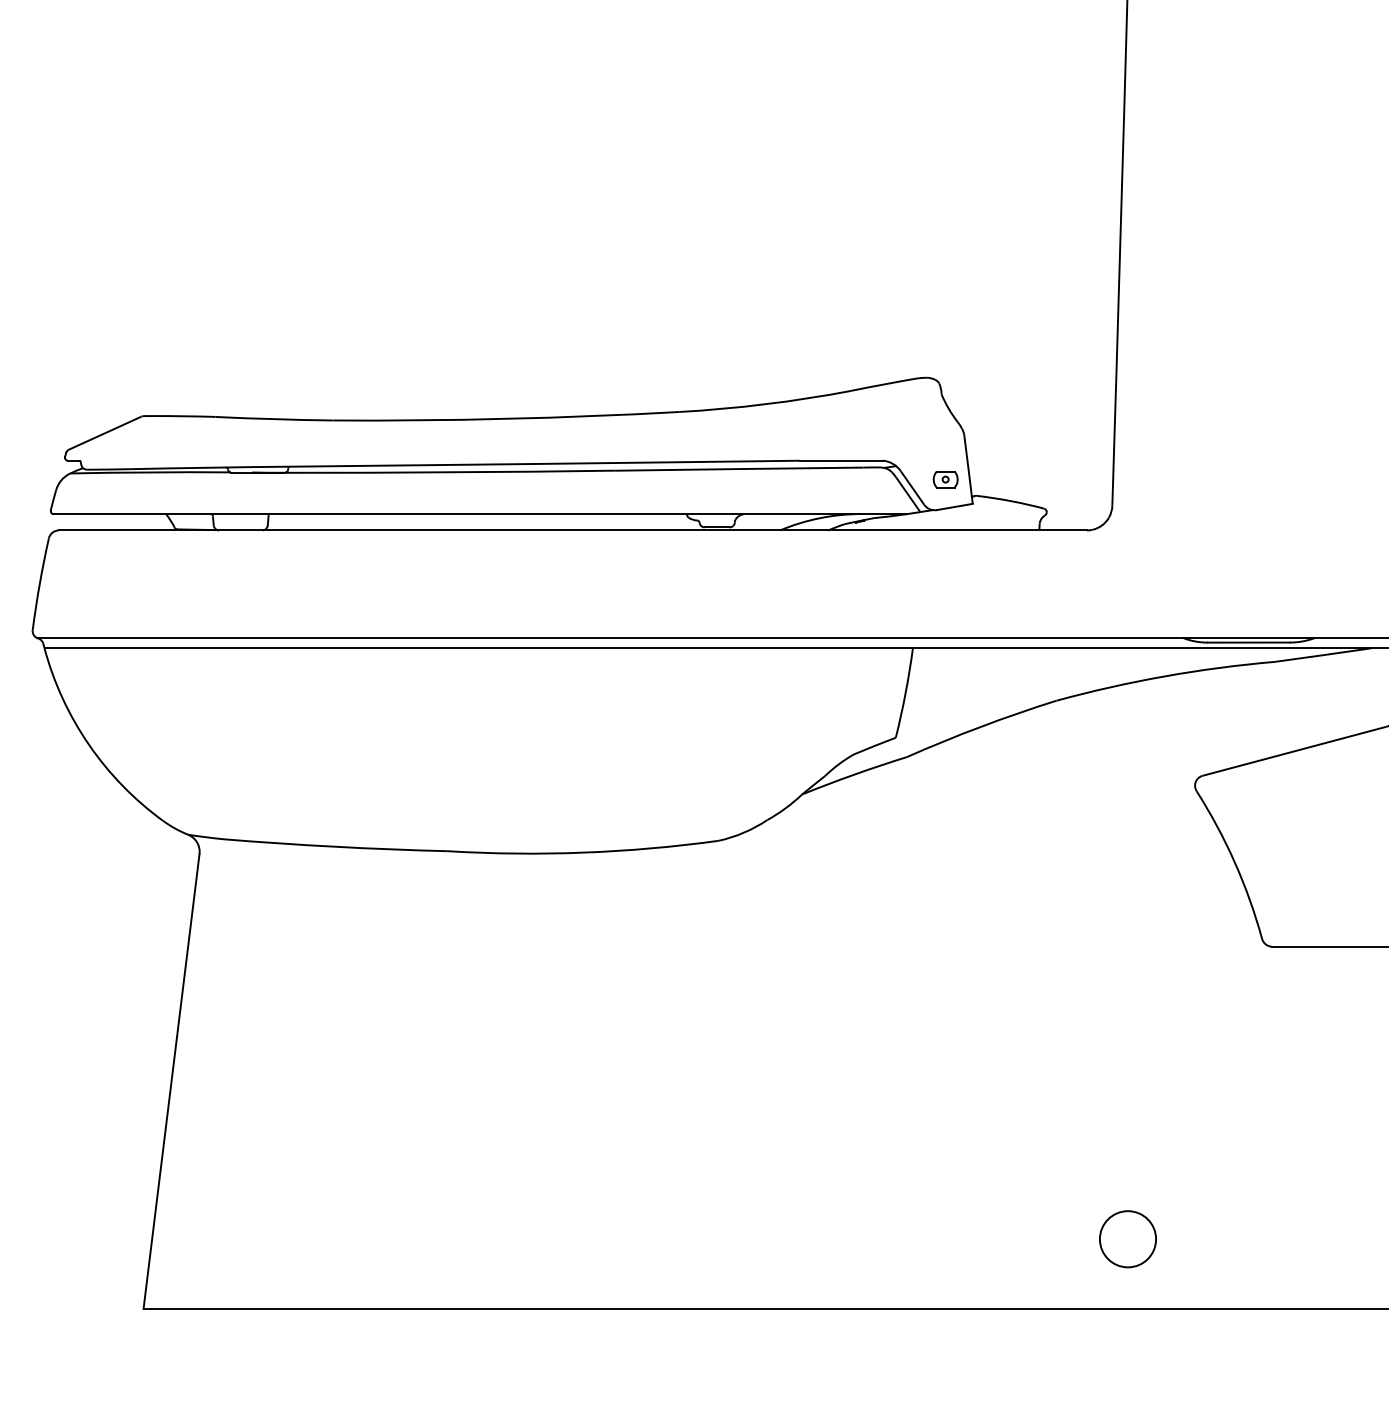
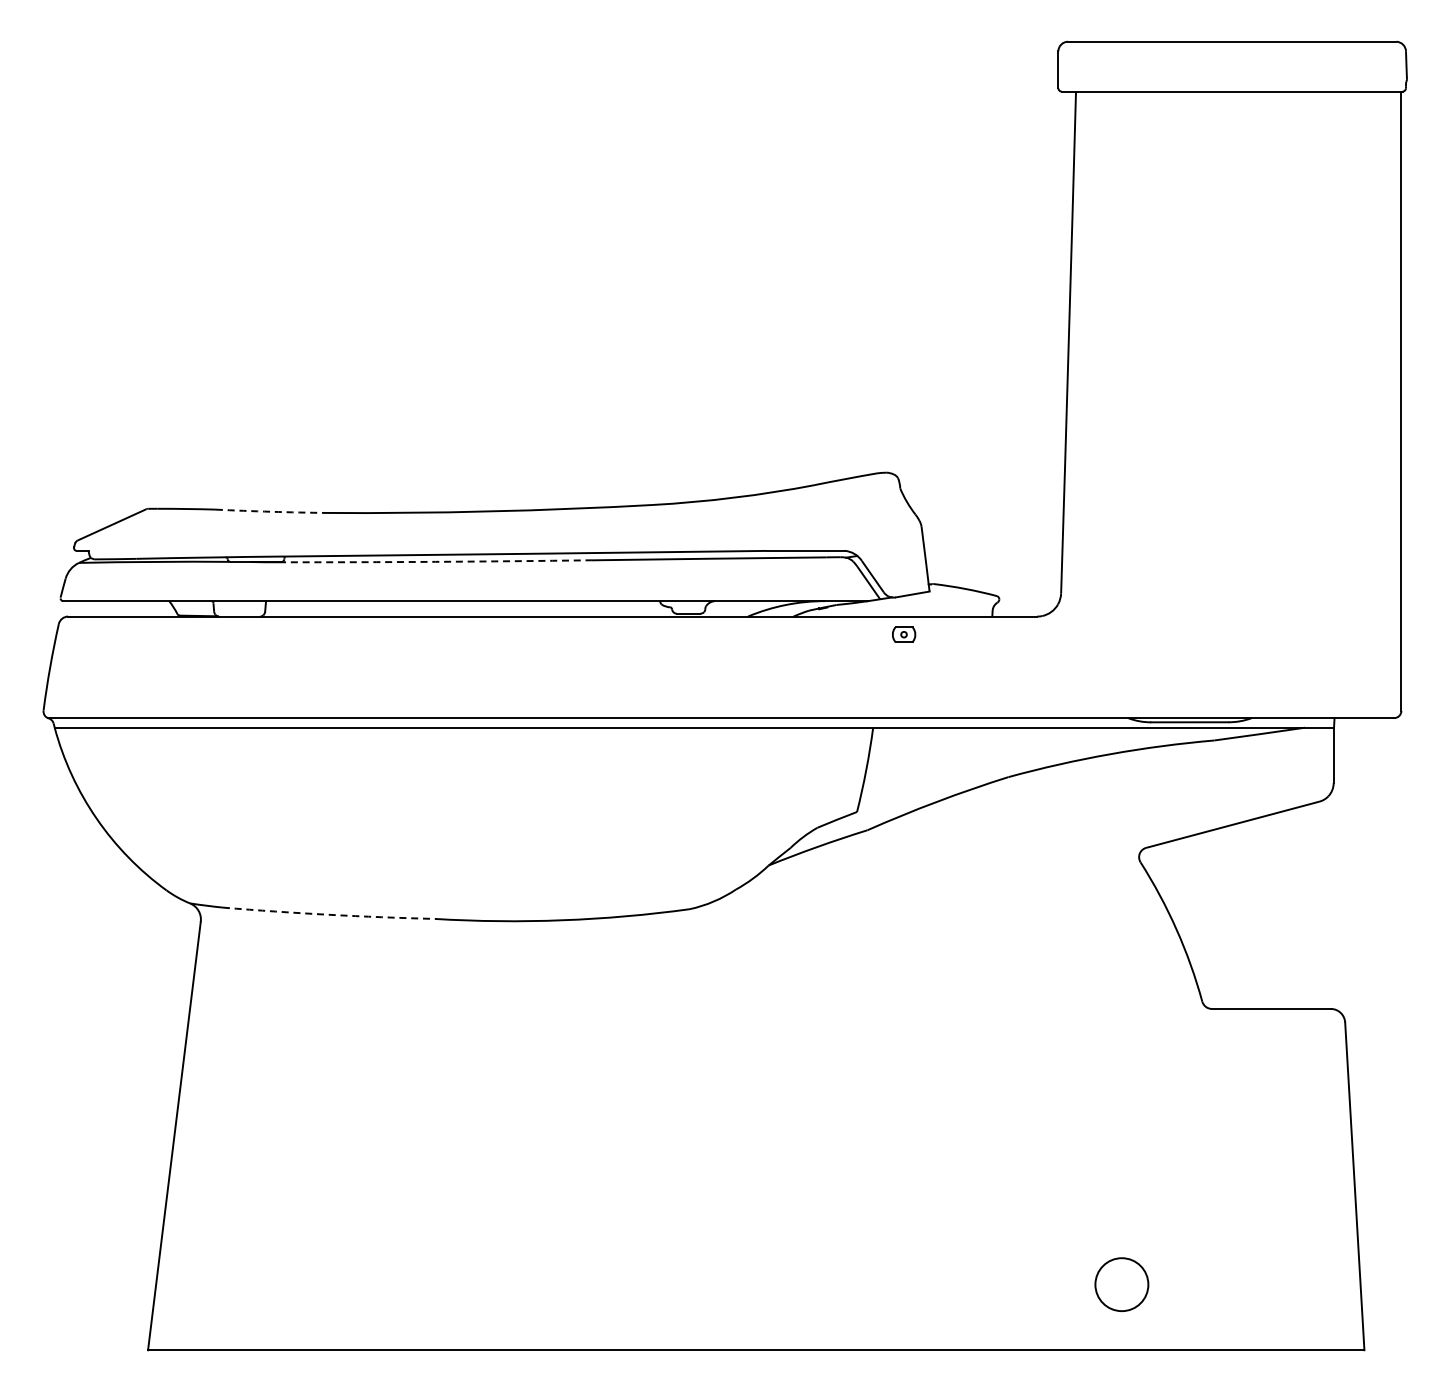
arc: (274, 418) -> (271, 511), solid -> dashed
arc: (448, 471) -> (435, 561), solid -> dashed
part: (946, 479) -> (904, 634), moved
arc: (335, 846) -> (328, 914), solid -> dashed
circle: (1127, 1239) -> (1121, 1284), moved

